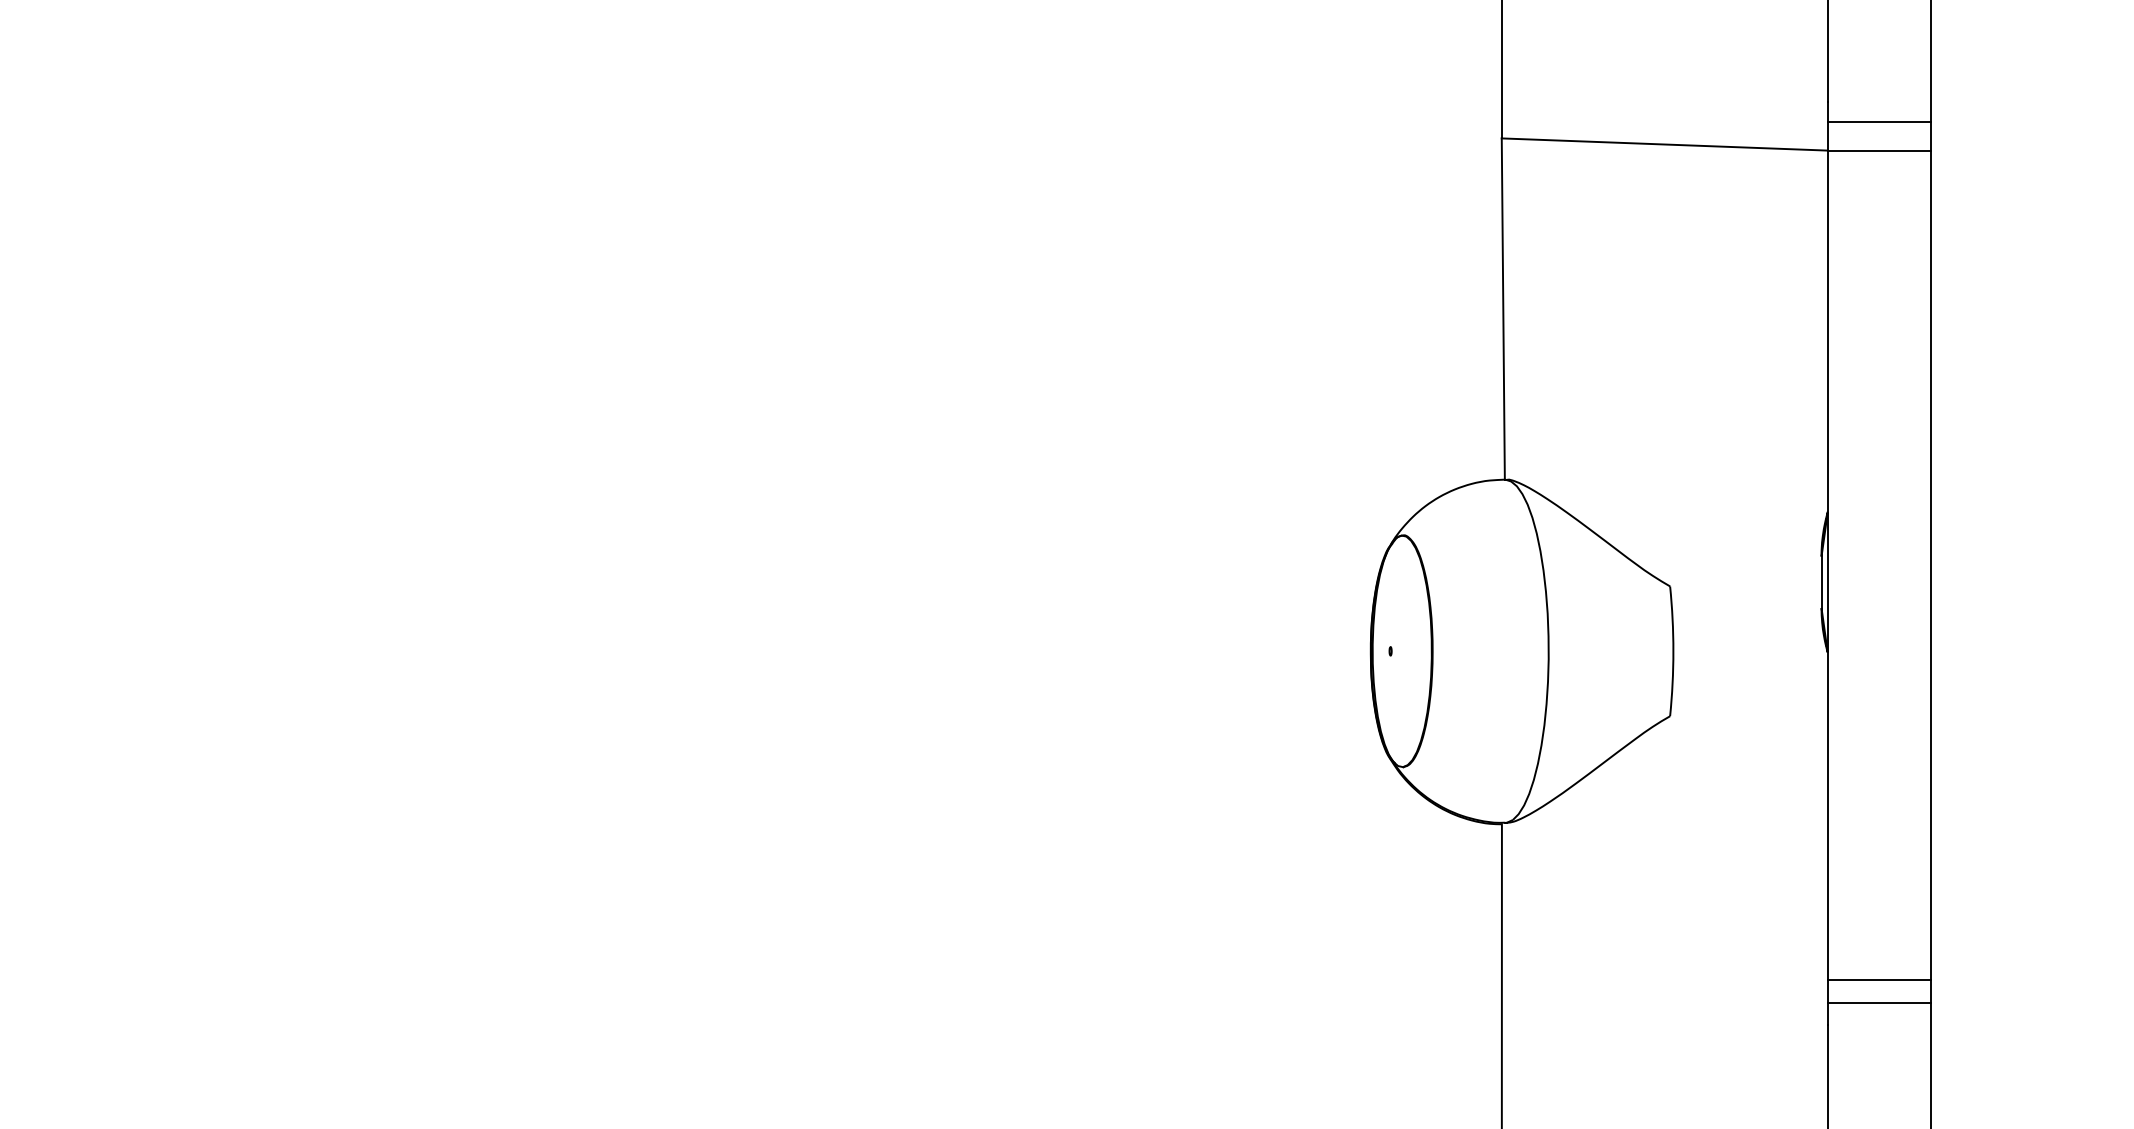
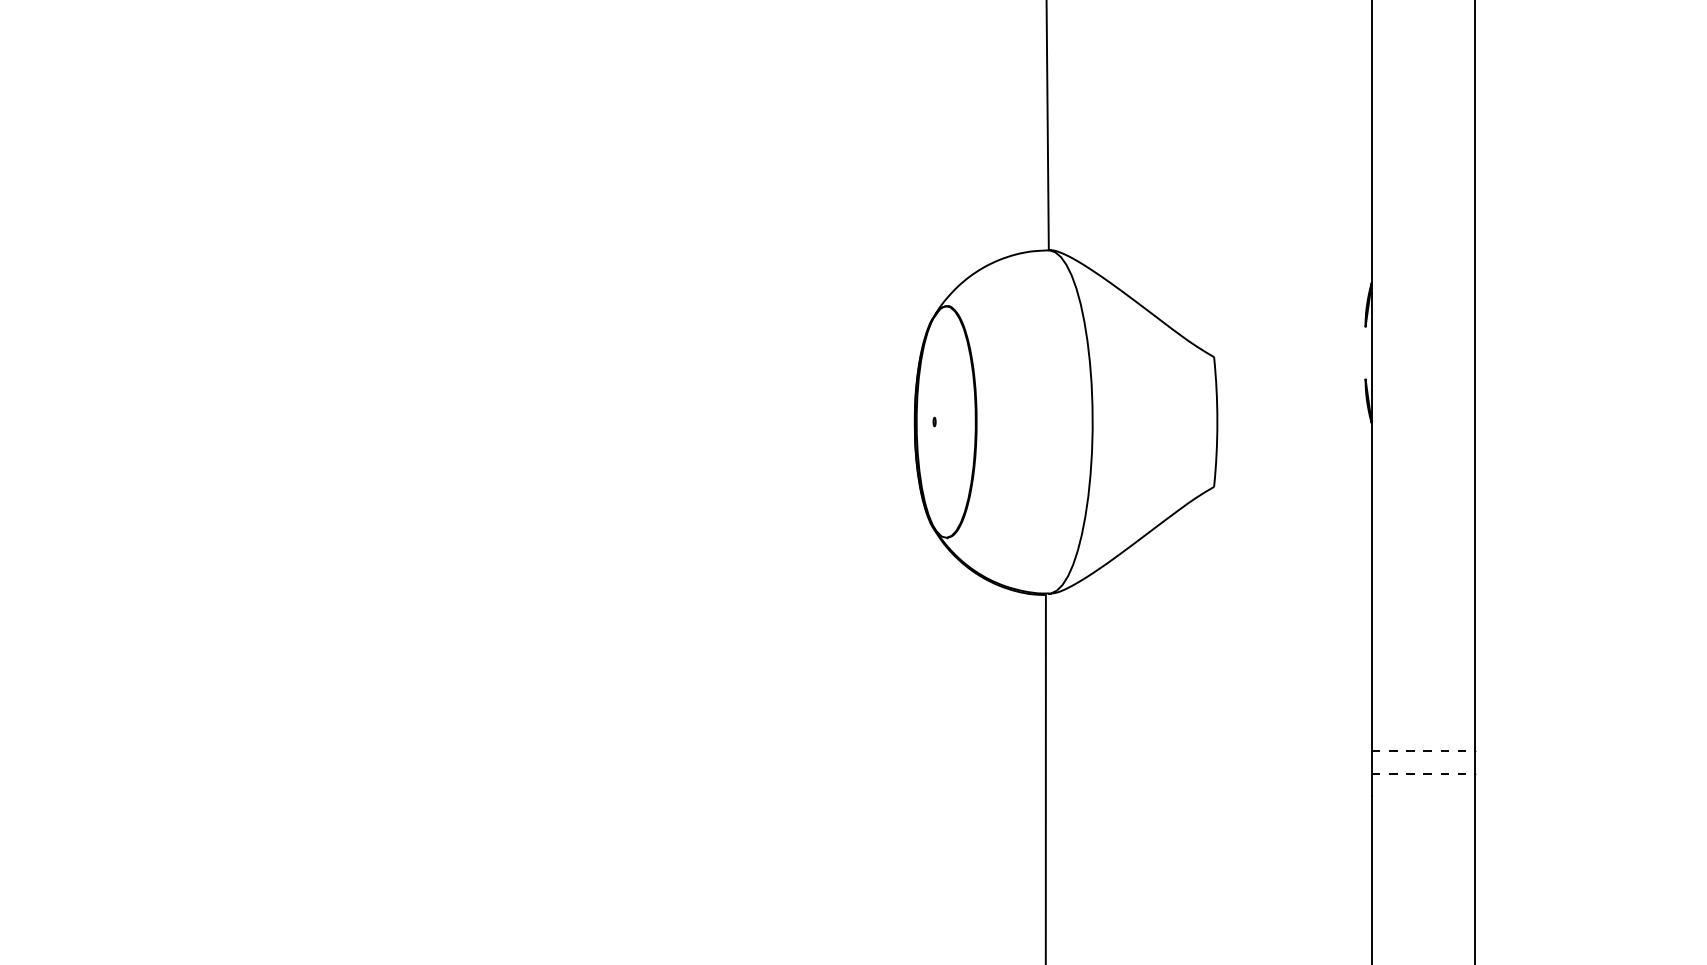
line: (1821, 582) -> (1365, 353), removed
line: (1879, 980) -> (1423, 751), solid -> dashed
line: (1879, 1003) -> (1423, 774), solid -> dashed

